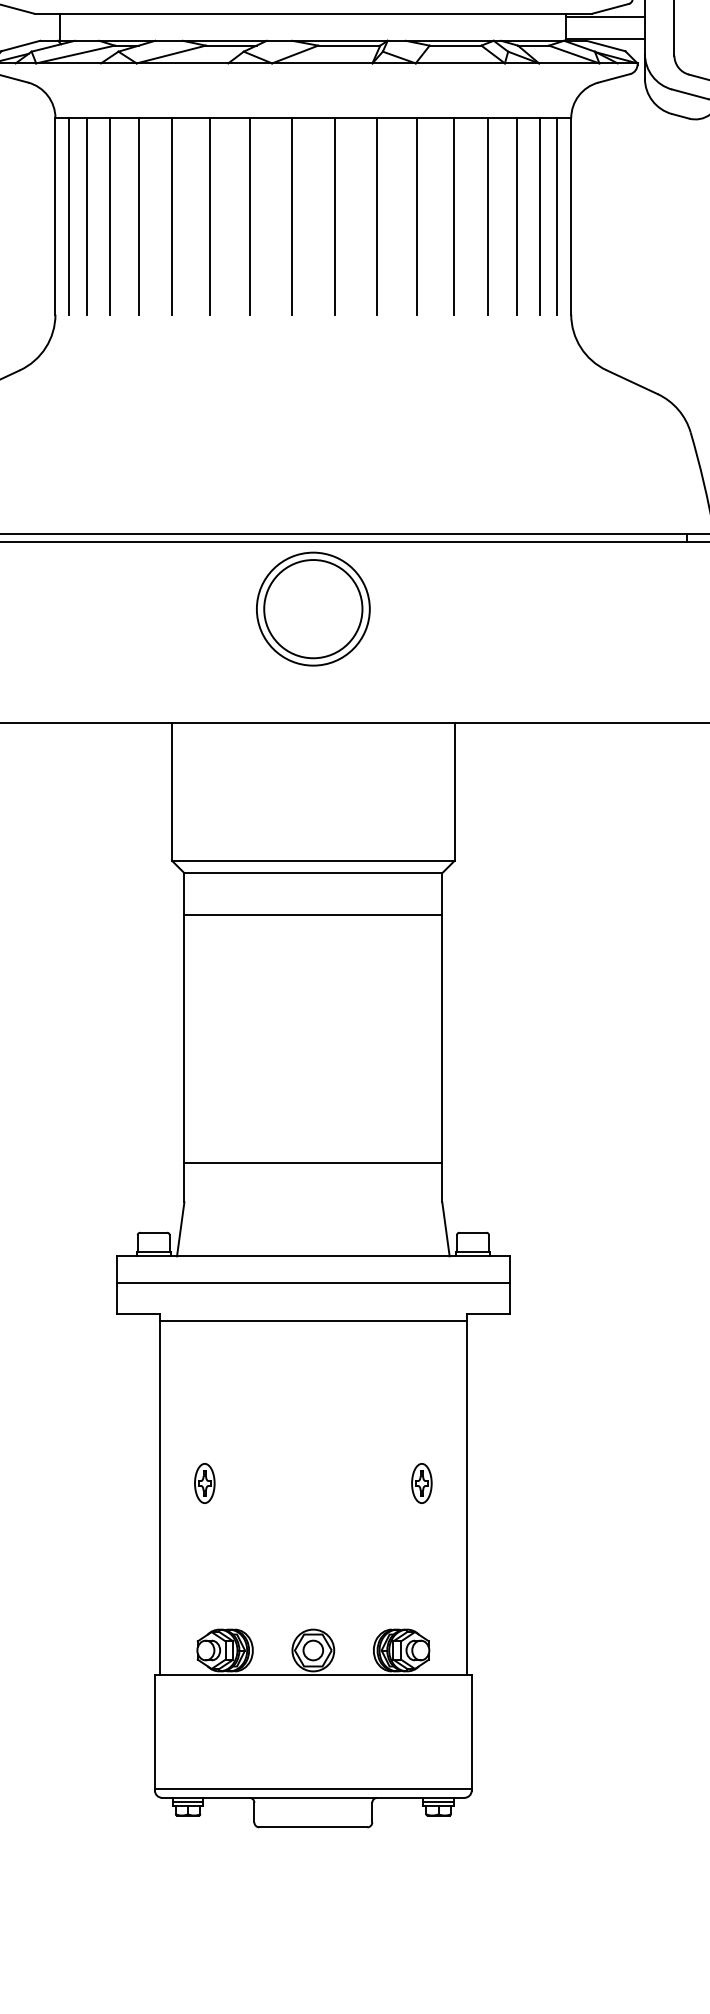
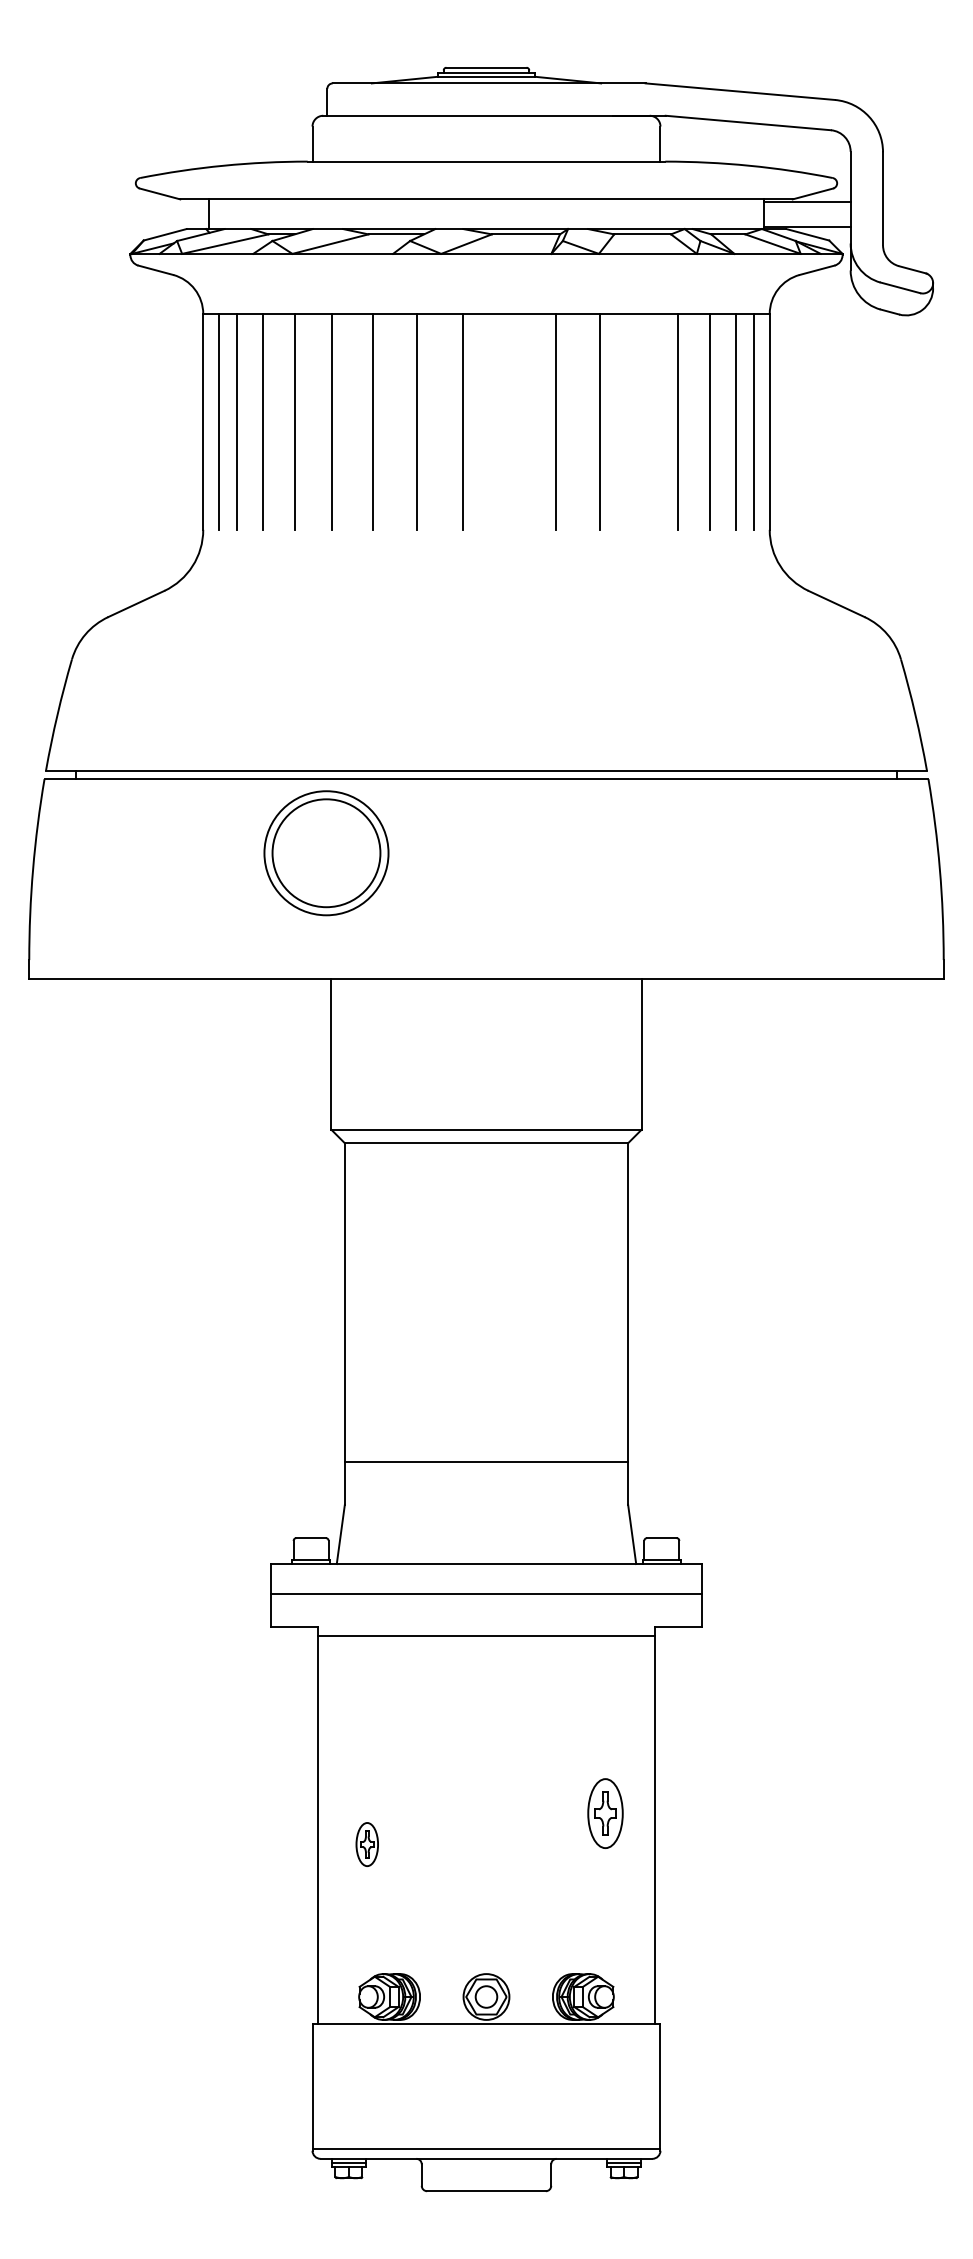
line: (334, 216) -> (509, 421), removed
line: (454, 216) -> (641, 421), removed
part: (313, 609) -> (326, 853), moved
line: (313, 915) -> (486, 1189), removed
part: (204, 1483) -> (366, 1844), moved
part: (421, 1483) -> (605, 1813), size x1.6

